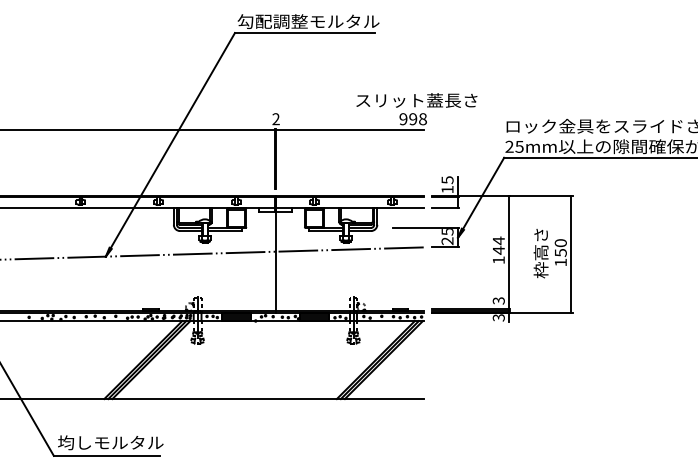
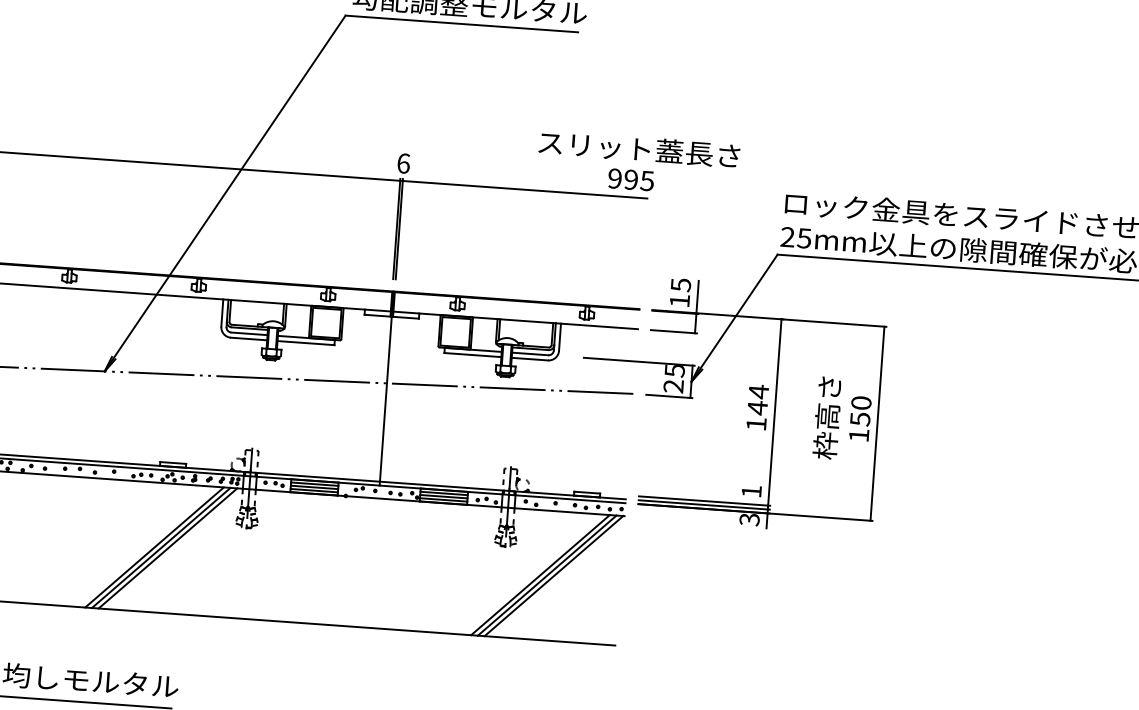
text: (275, 119) -> (402, 163), 2 -> 6
text: (422, 119) -> (646, 181), 998 -> 995
text: (498, 300) -> (751, 490), 3 -> 1

